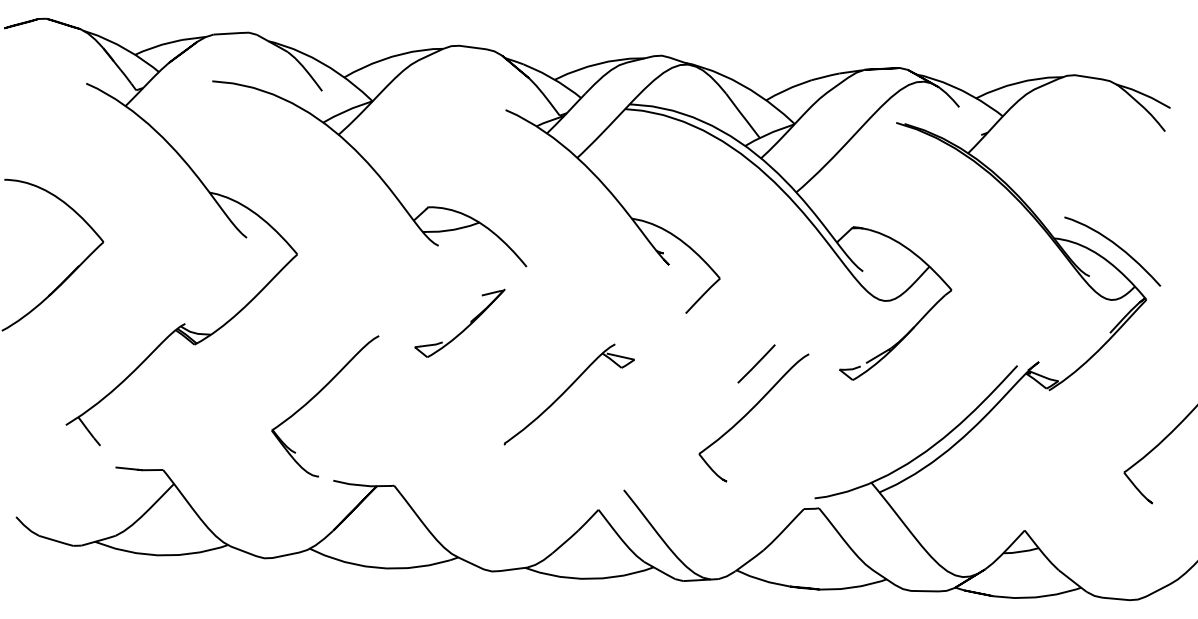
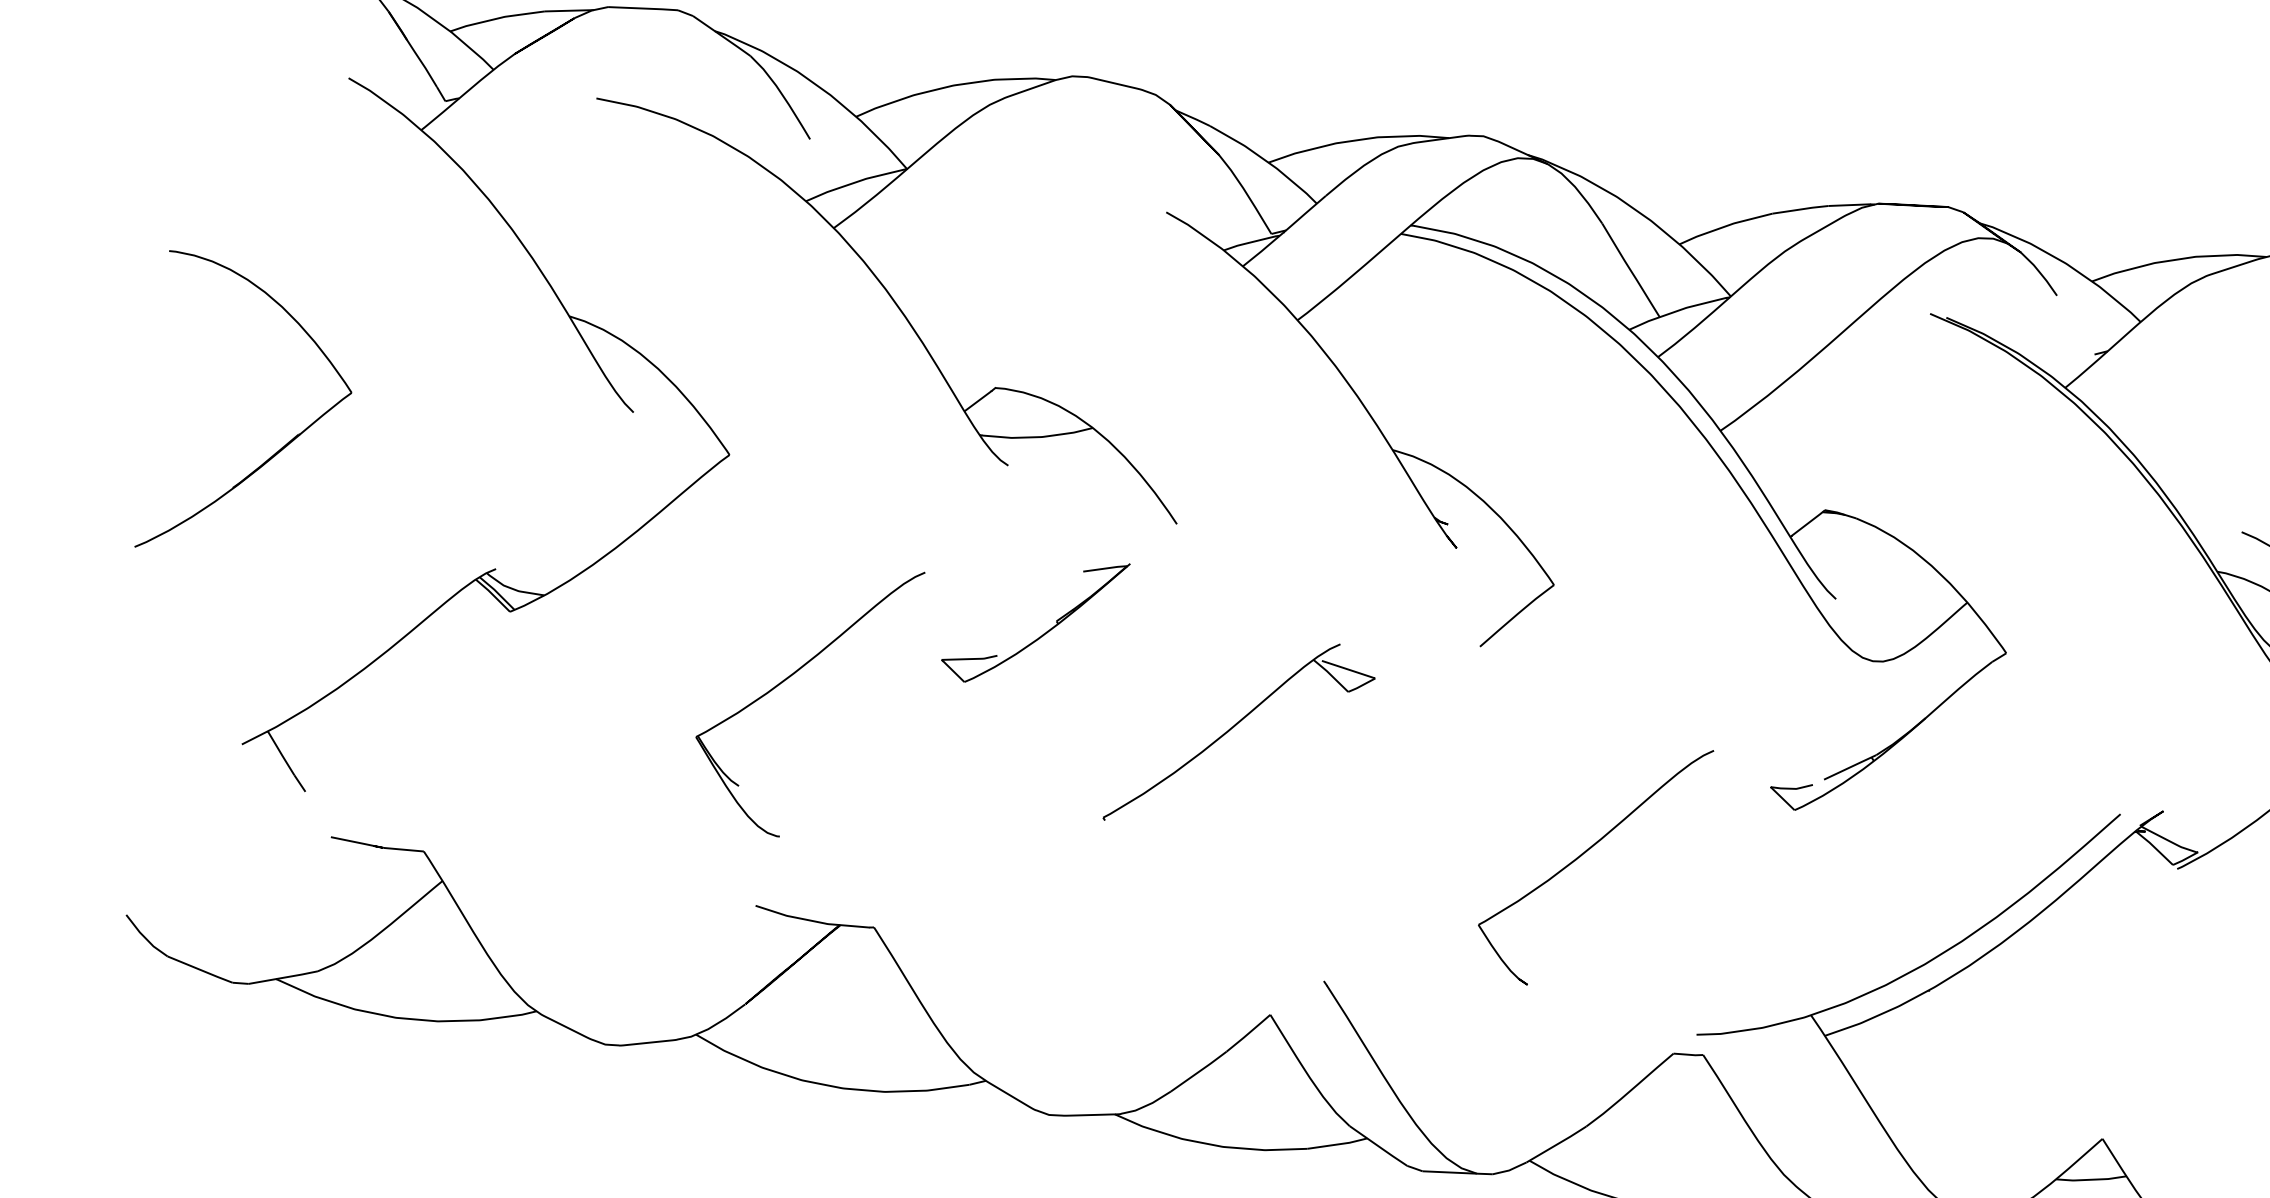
line: (756, 363) -> (1608, 758), removed
part: (568, 394) -> (1238, 733), moved
part: (316, 396) -> (790, 679), moved

